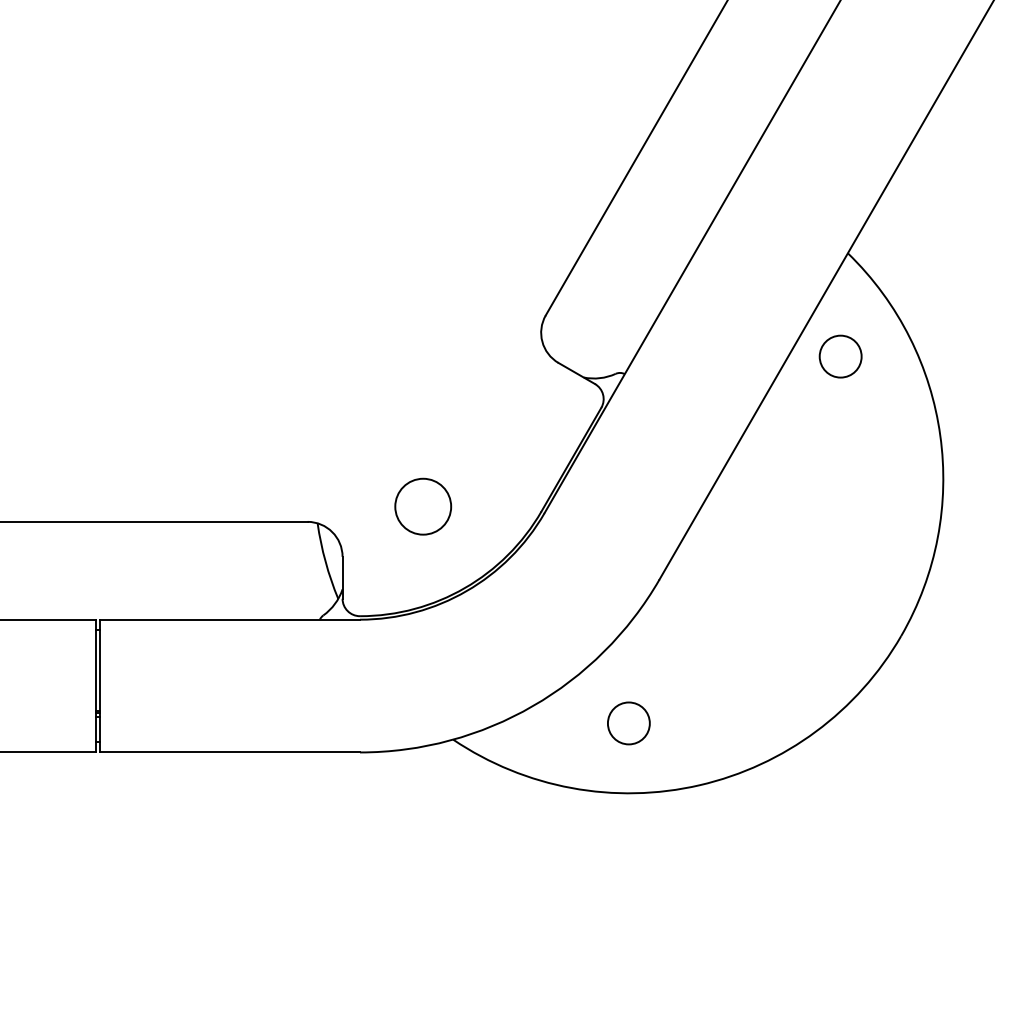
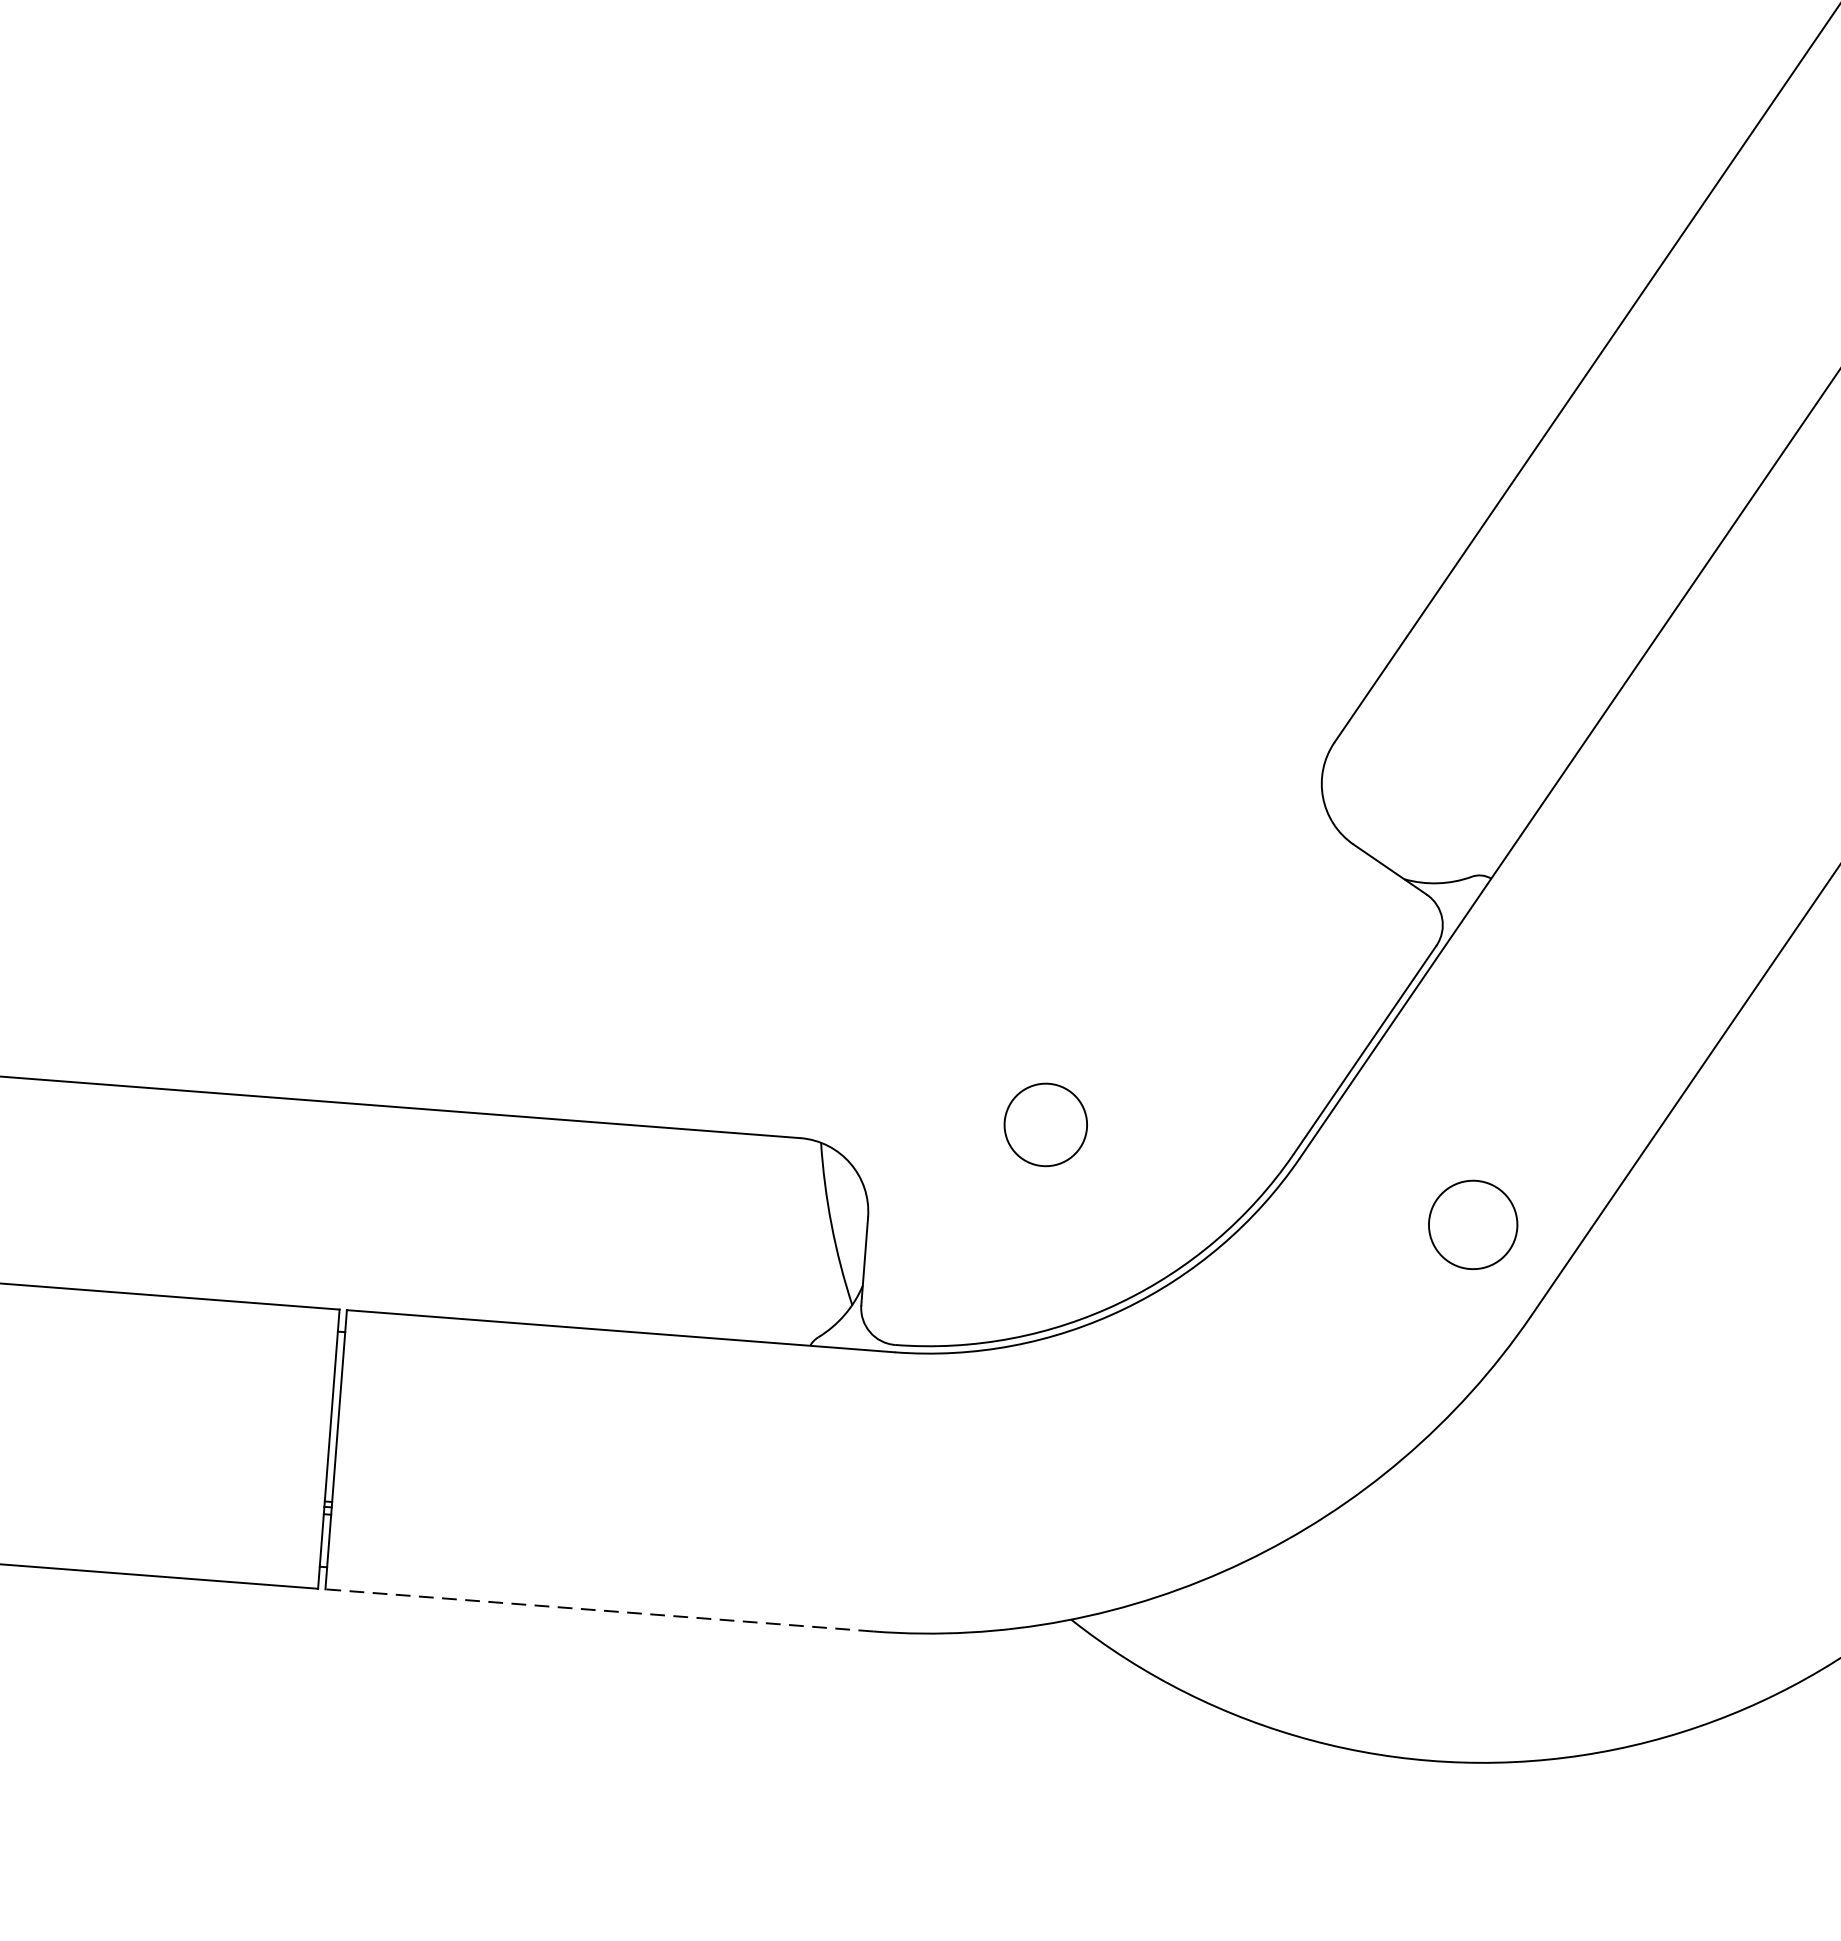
circle: (423, 506) -> (1046, 1124), size x0.7
circle: (628, 723) -> (1472, 1224), moved
line: (229, 752) -> (598, 1610), solid -> dashed

